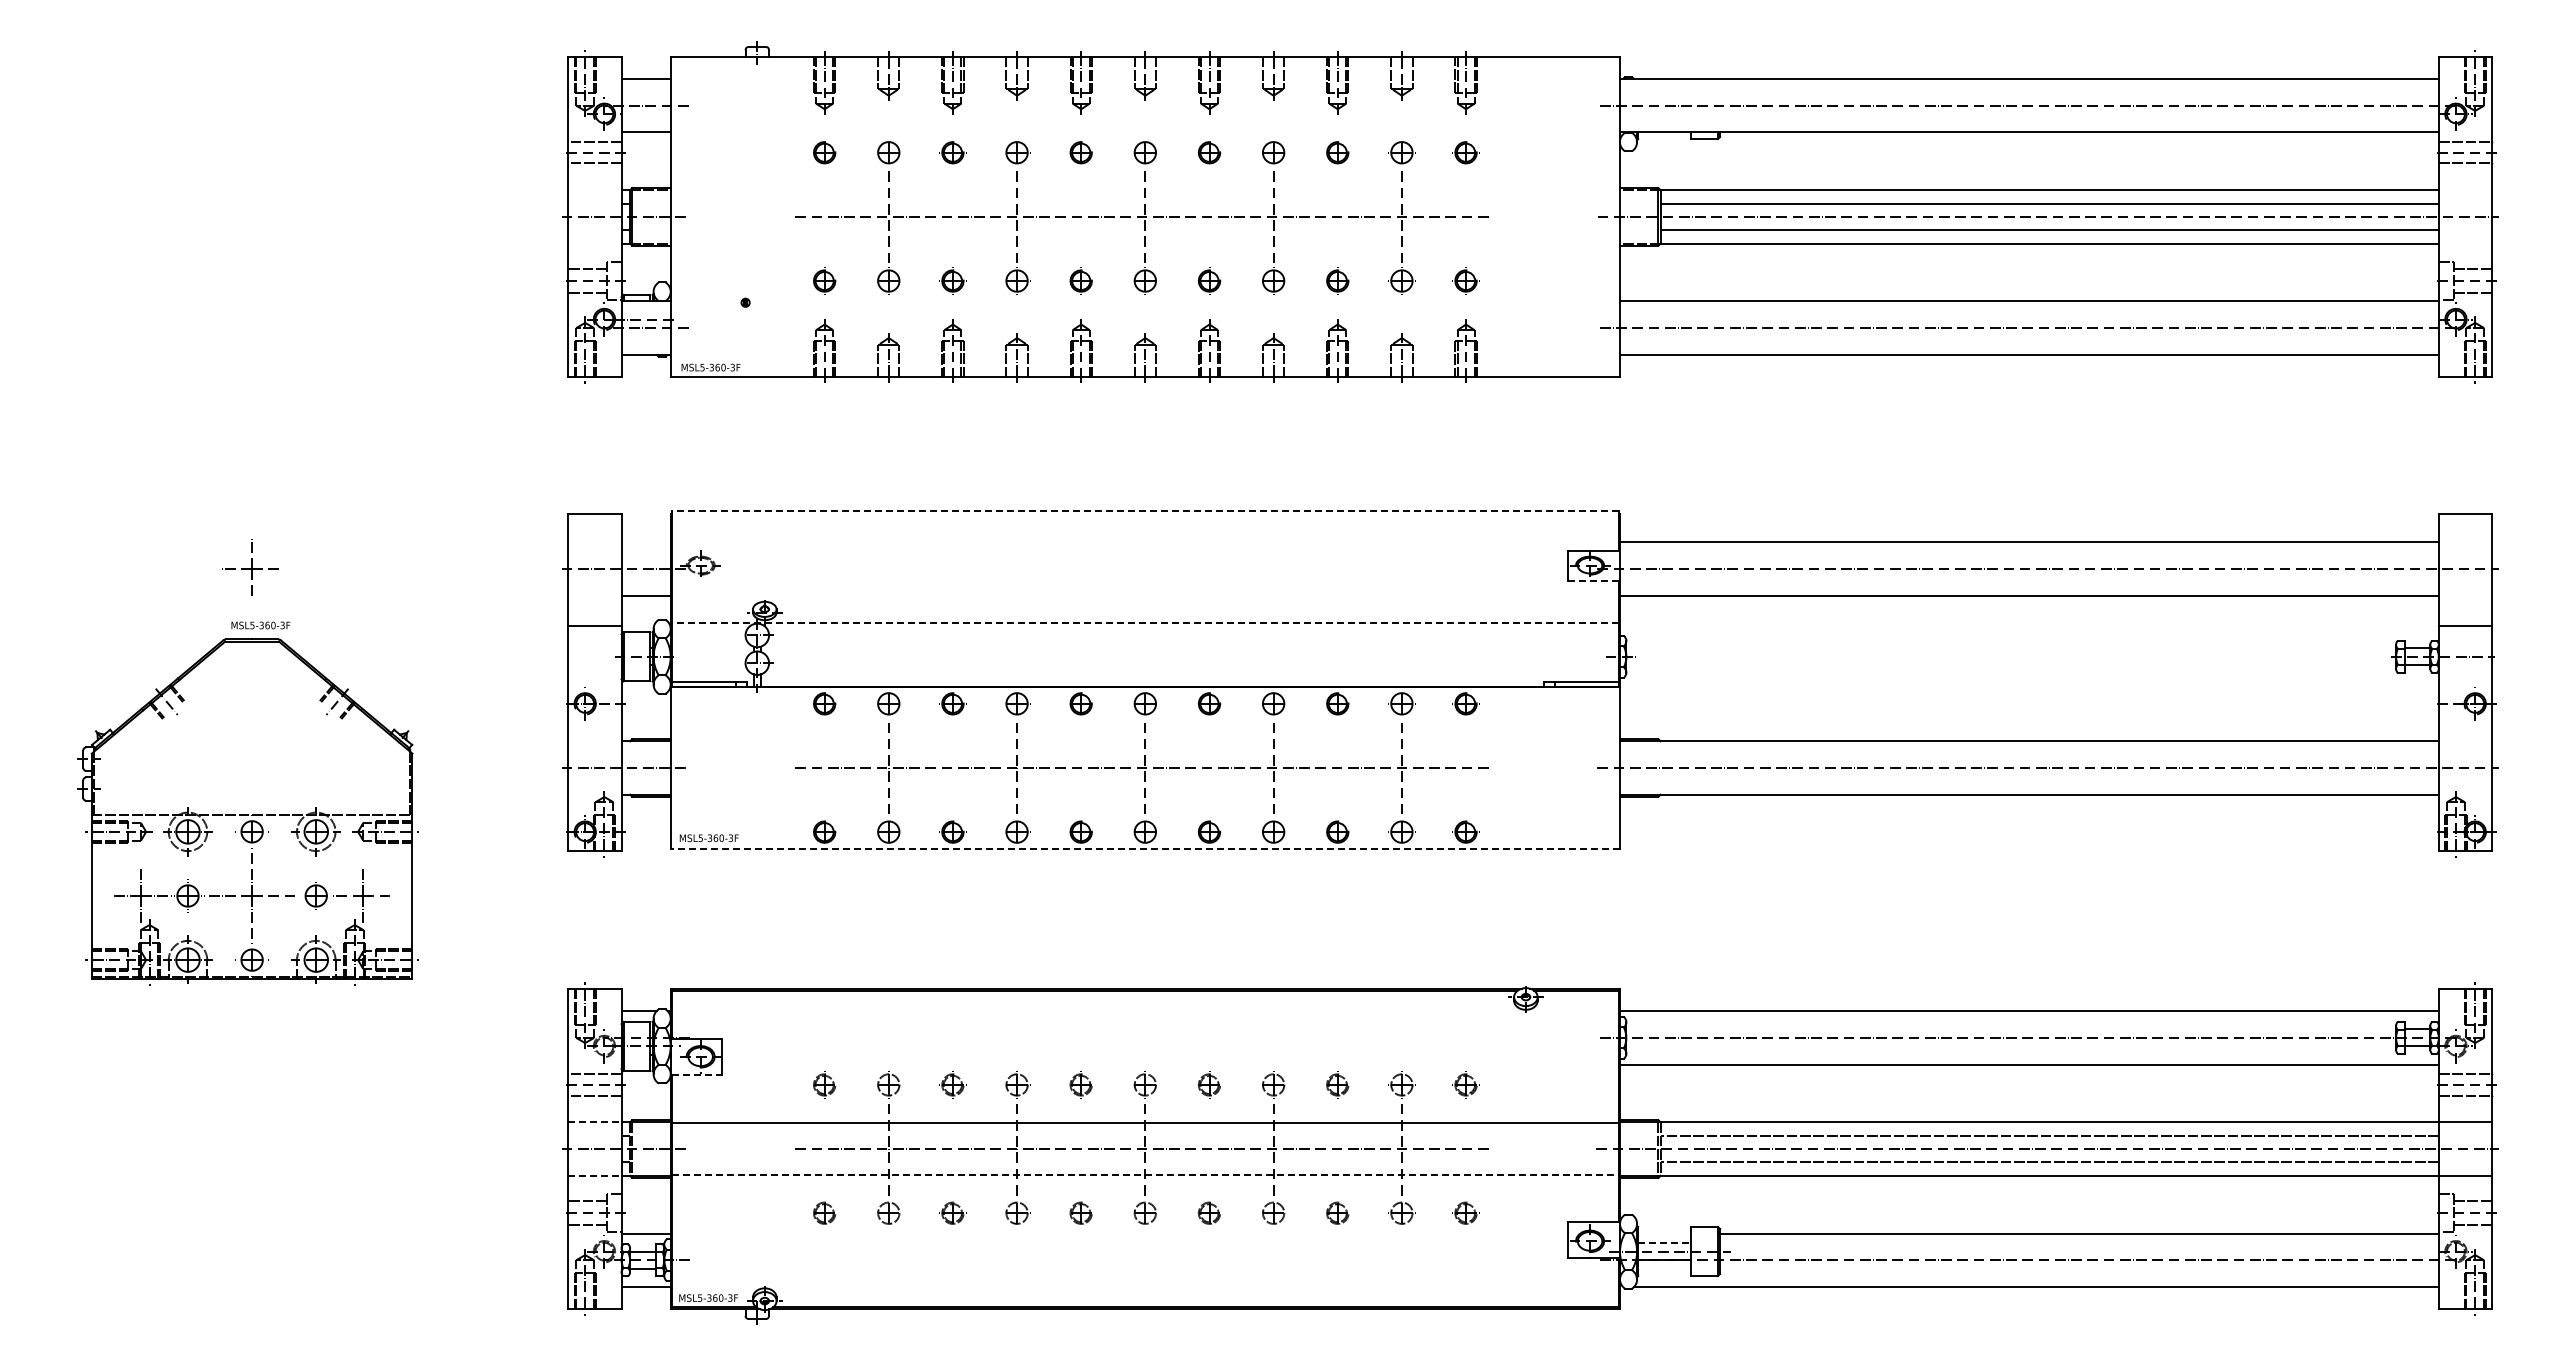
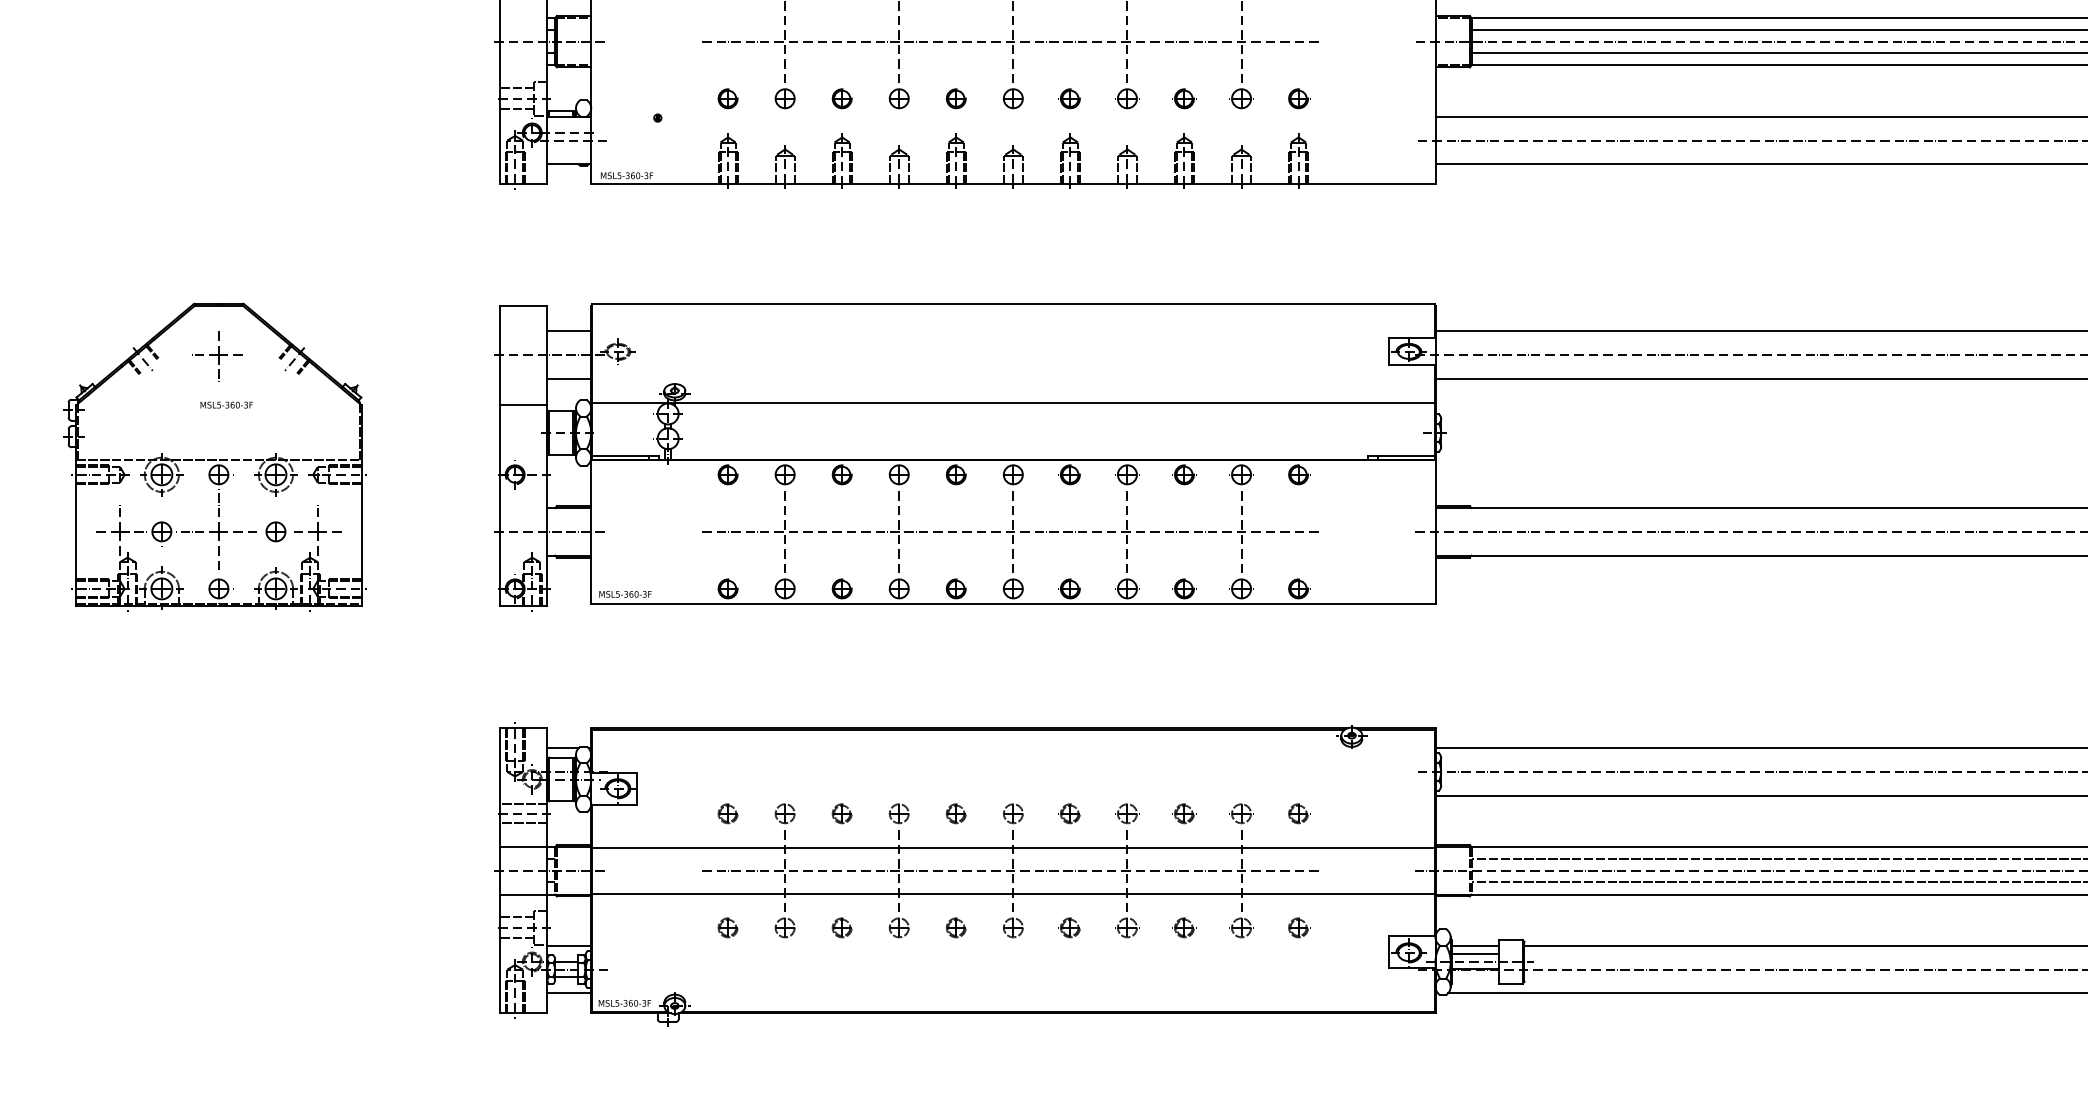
line: (1145, 511) -> (1013, 303), dashed -> solid
line: (645, 542) -> (568, 331), added
line: (1593, 580) -> (1411, 365), dashed -> solid
line: (1145, 622) -> (1013, 402), dashed -> solid
part: (247, 811) -> (214, 456), moved
line: (1145, 849) -> (1013, 604), dashed -> solid
line: (697, 1074) -> (615, 804), dashed -> solid
line: (594, 1122) -> (523, 847), dashed -> solid
line: (594, 1175) -> (523, 894), dashed -> solid
line: (1145, 1175) -> (1013, 894), dashed -> solid
line: (1664, 1233) -> (1475, 945), added
line: (1664, 1242) -> (1475, 953), dashed -> solid

